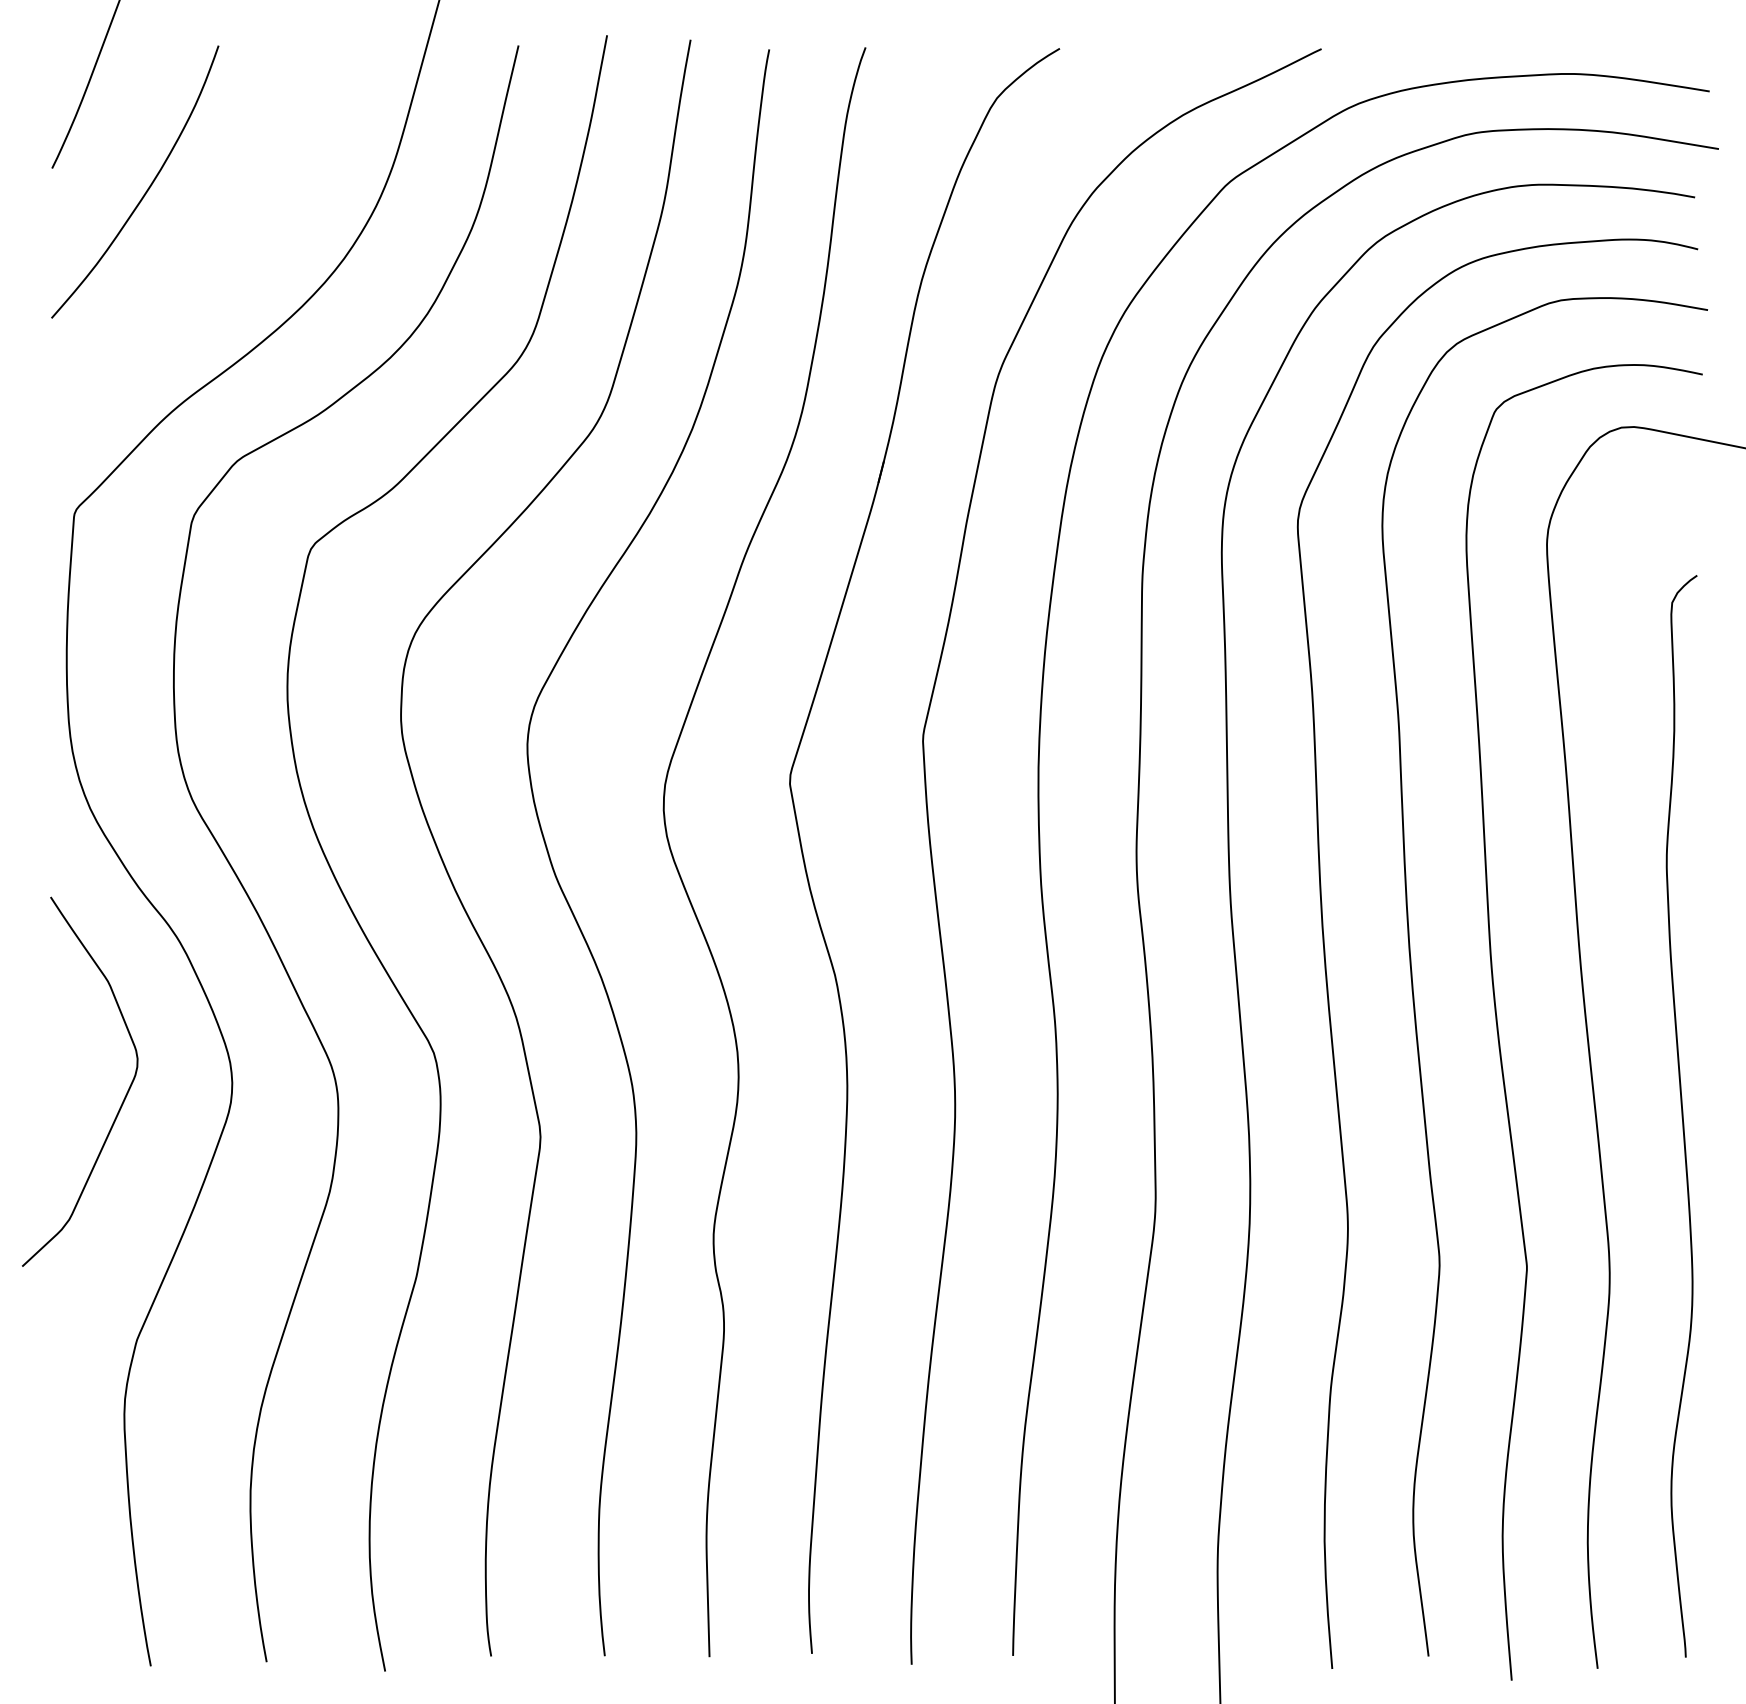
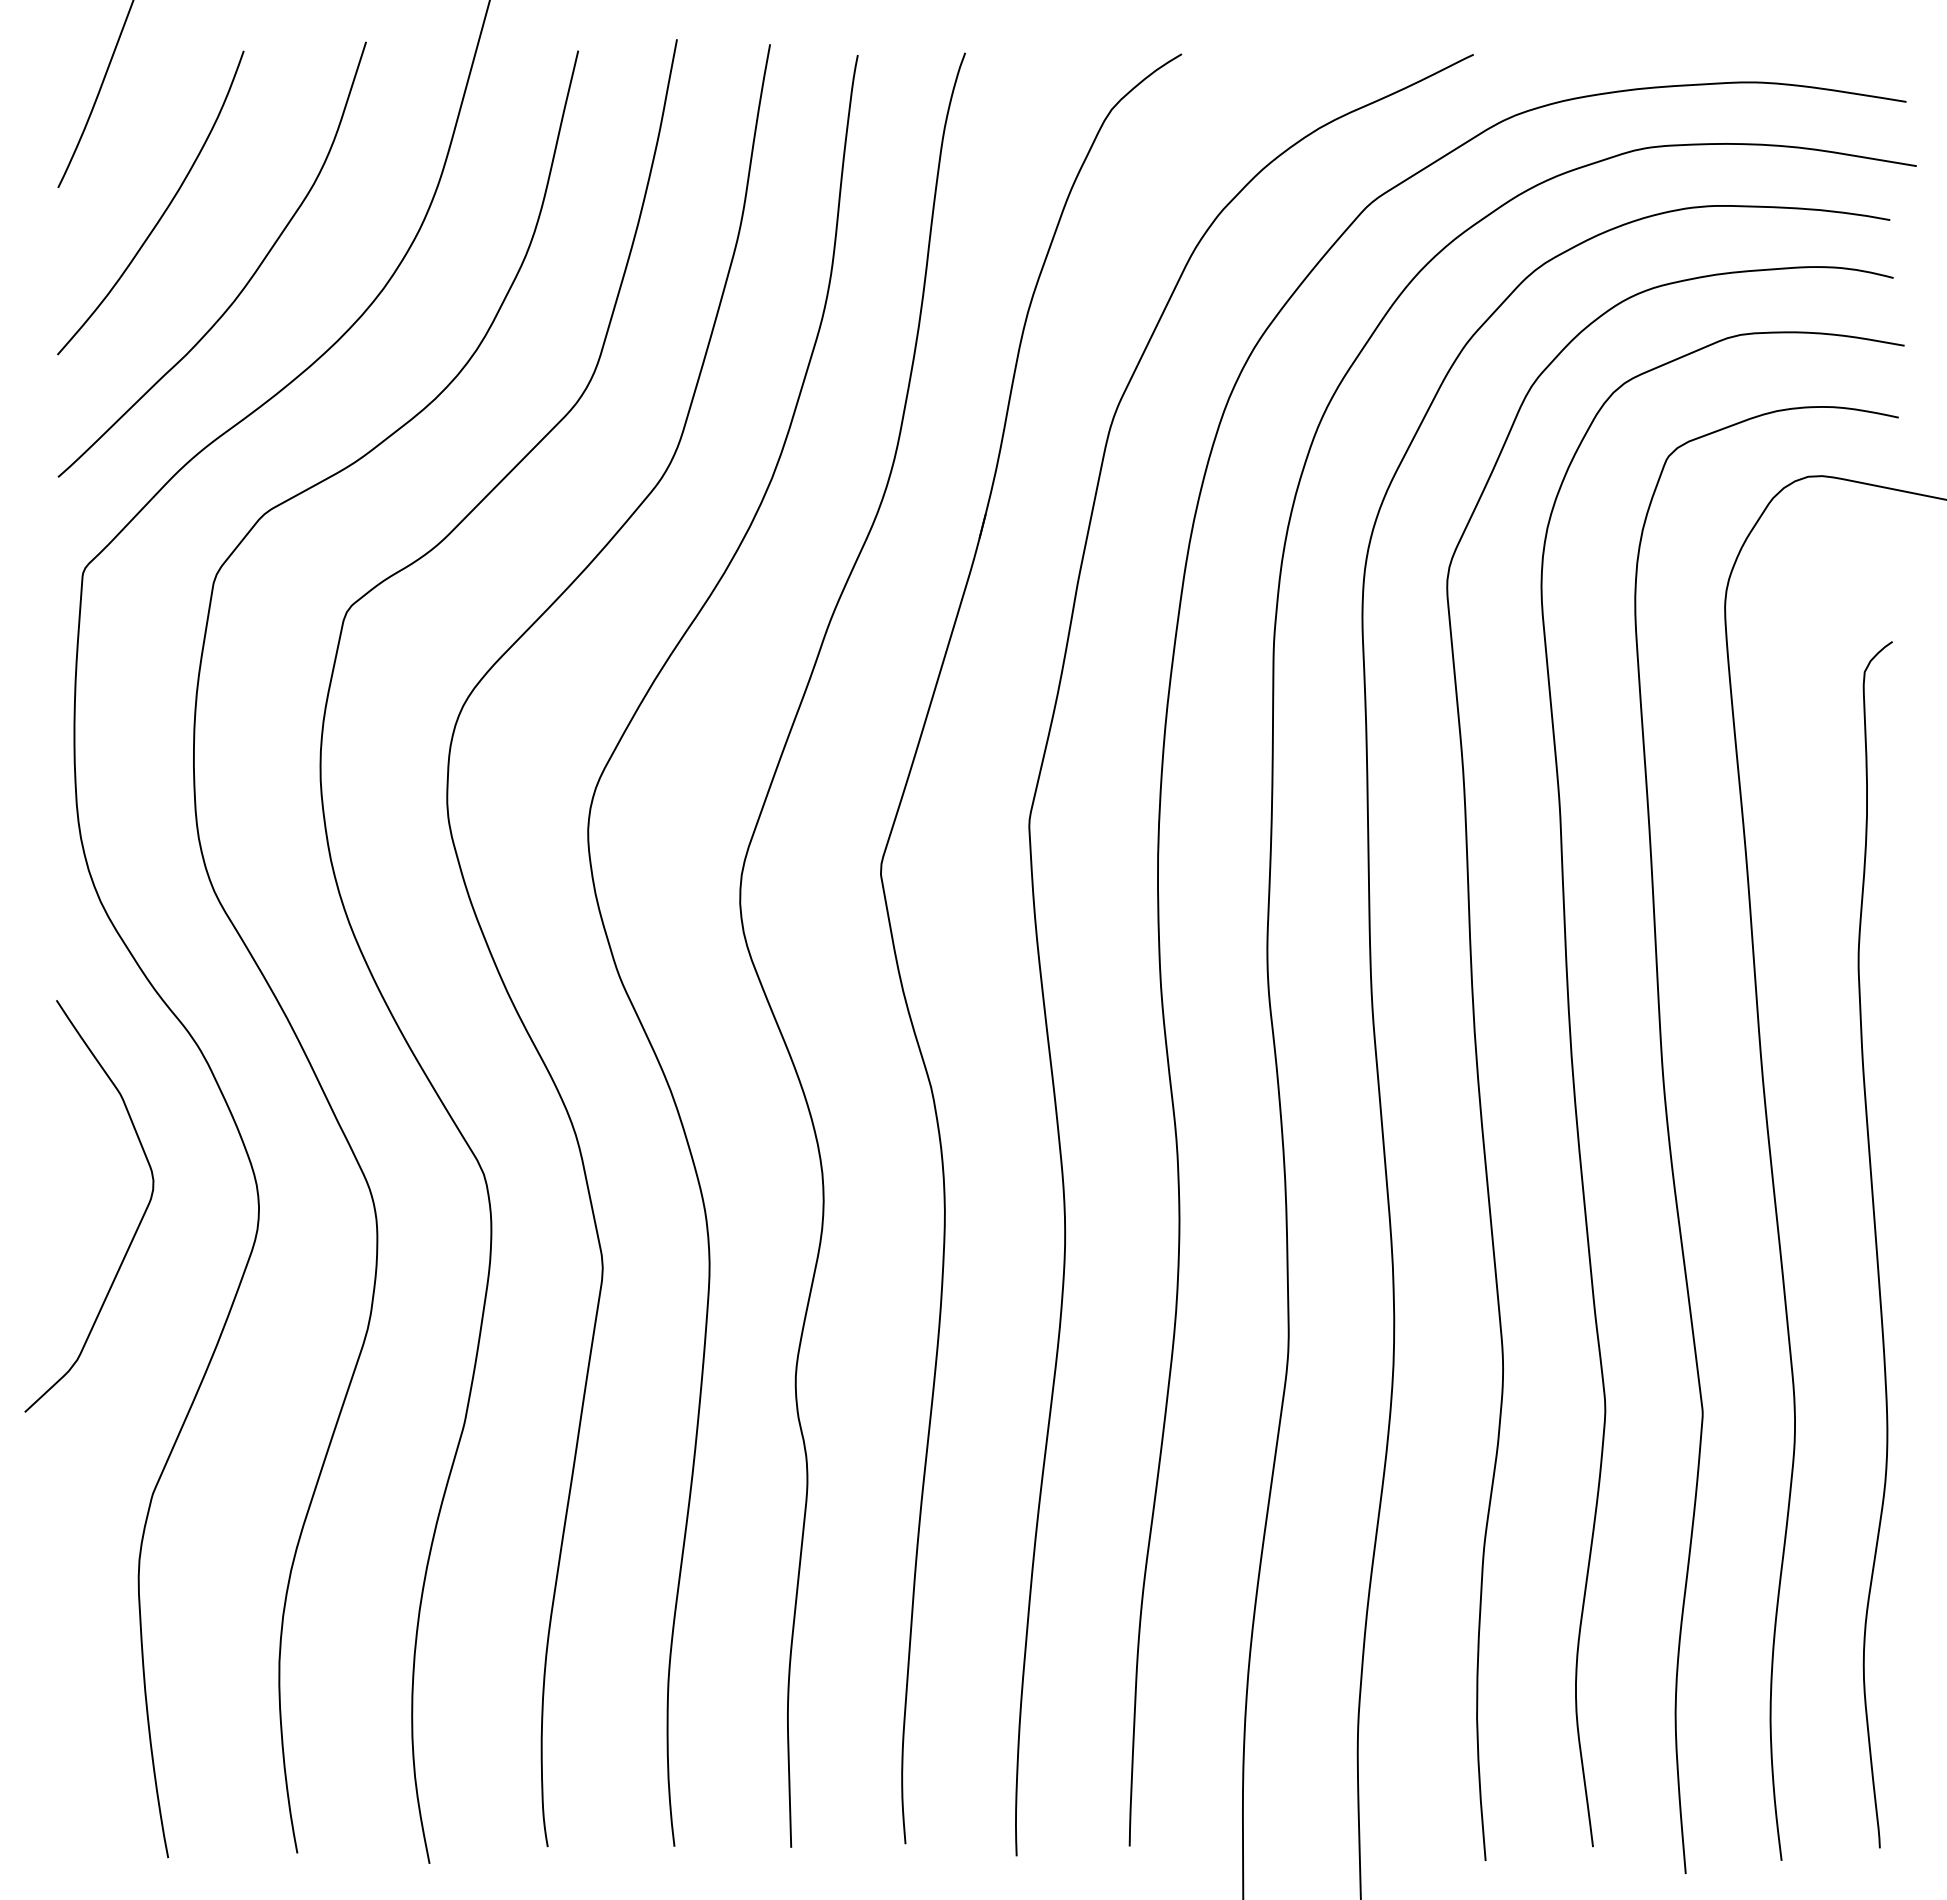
curve: (219, 255) -> (244, 284), added

